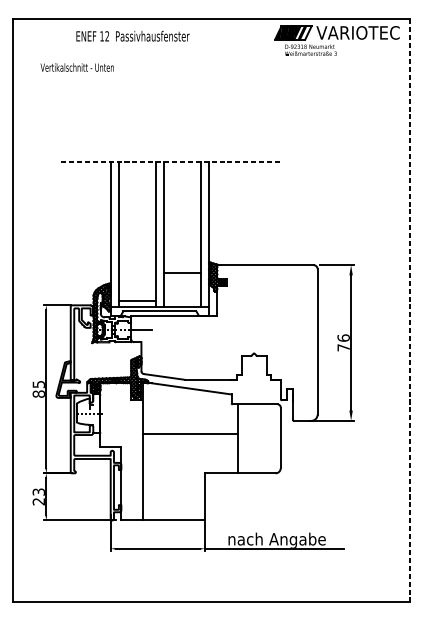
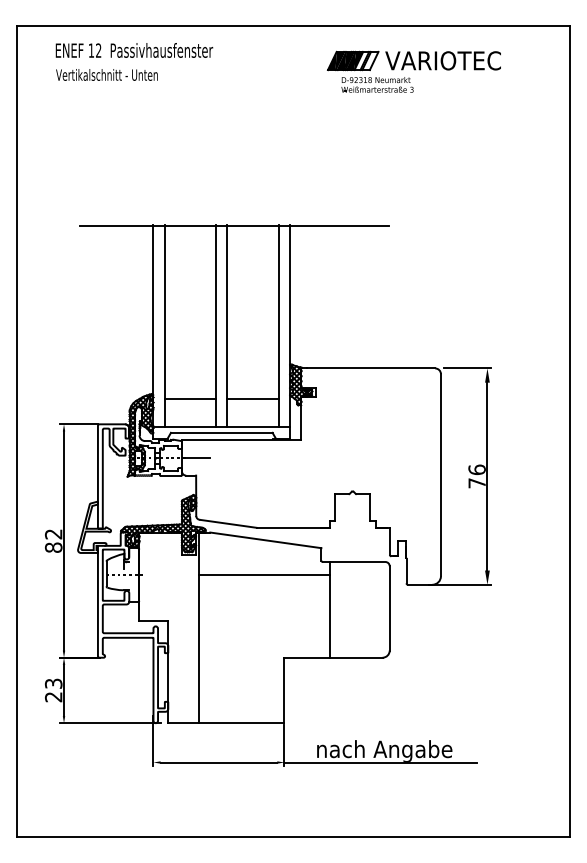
text: (133, 36) -> (134, 50), moved
part: (336, 40) -> (413, 71), moved
text: (76, 67) -> (106, 74), moved
line: (168, 162) -> (233, 225), dashed -> solid
line: (181, 273) -> (252, 398), moved
line: (137, 300) -> (190, 398), moved
line: (410, 310) -> (569, 431), dashed -> solid
text: (38, 384) -> (53, 534), 85 -> 82
line: (190, 434) -> (264, 575), moved

